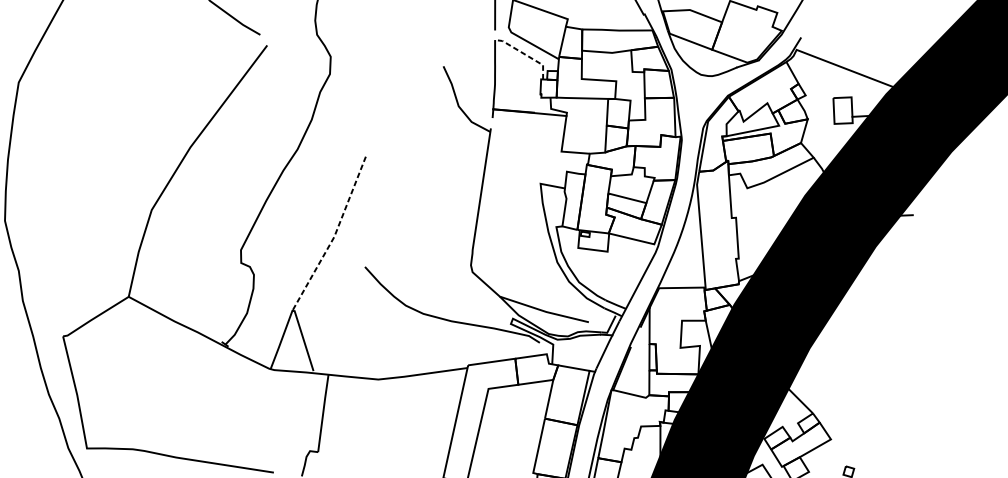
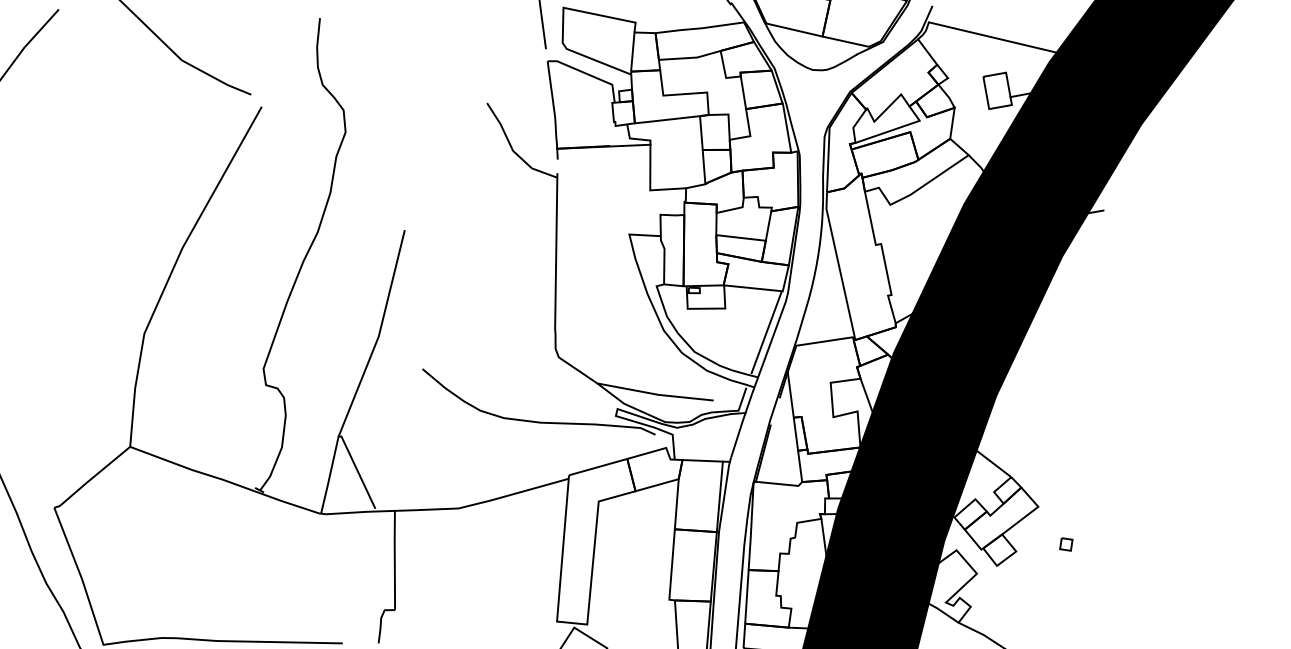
line: (525, 54) -> (588, 74), dashed -> solid
line: (334, 236) -> (378, 336), dashed -> solid
line: (637, 274) -> (766, 332), added

